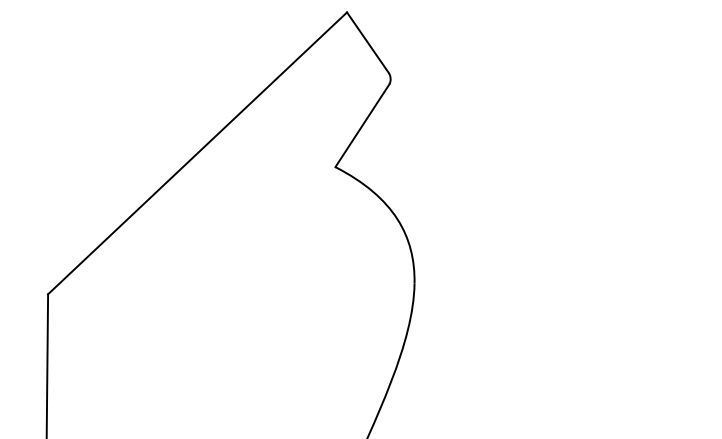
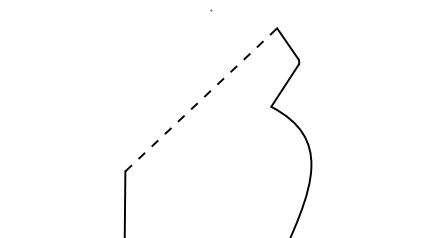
line: (198, 152) -> (201, 99), solid -> dashed

